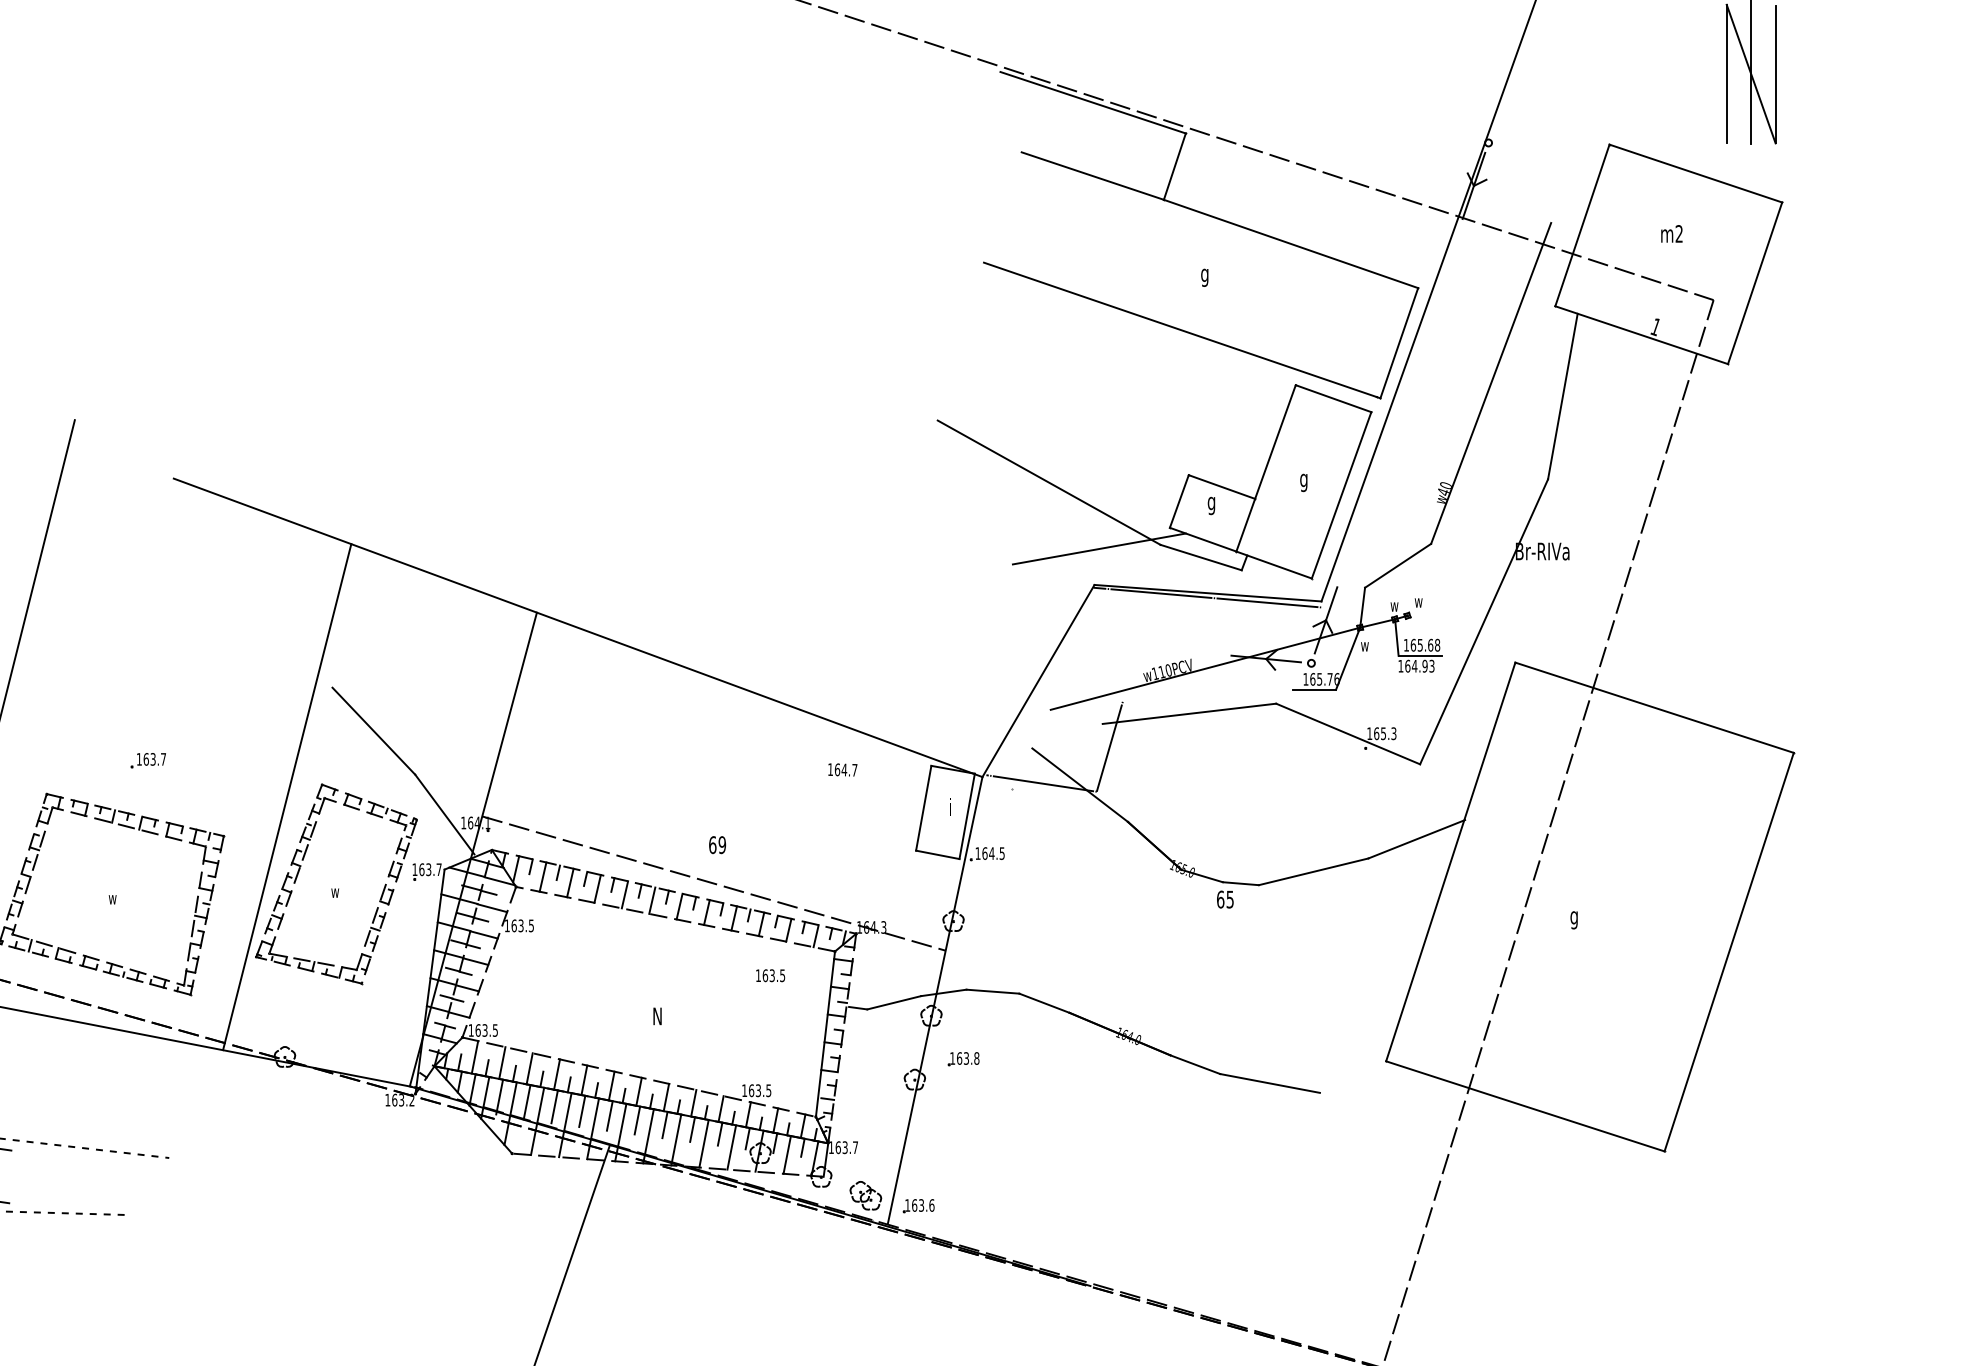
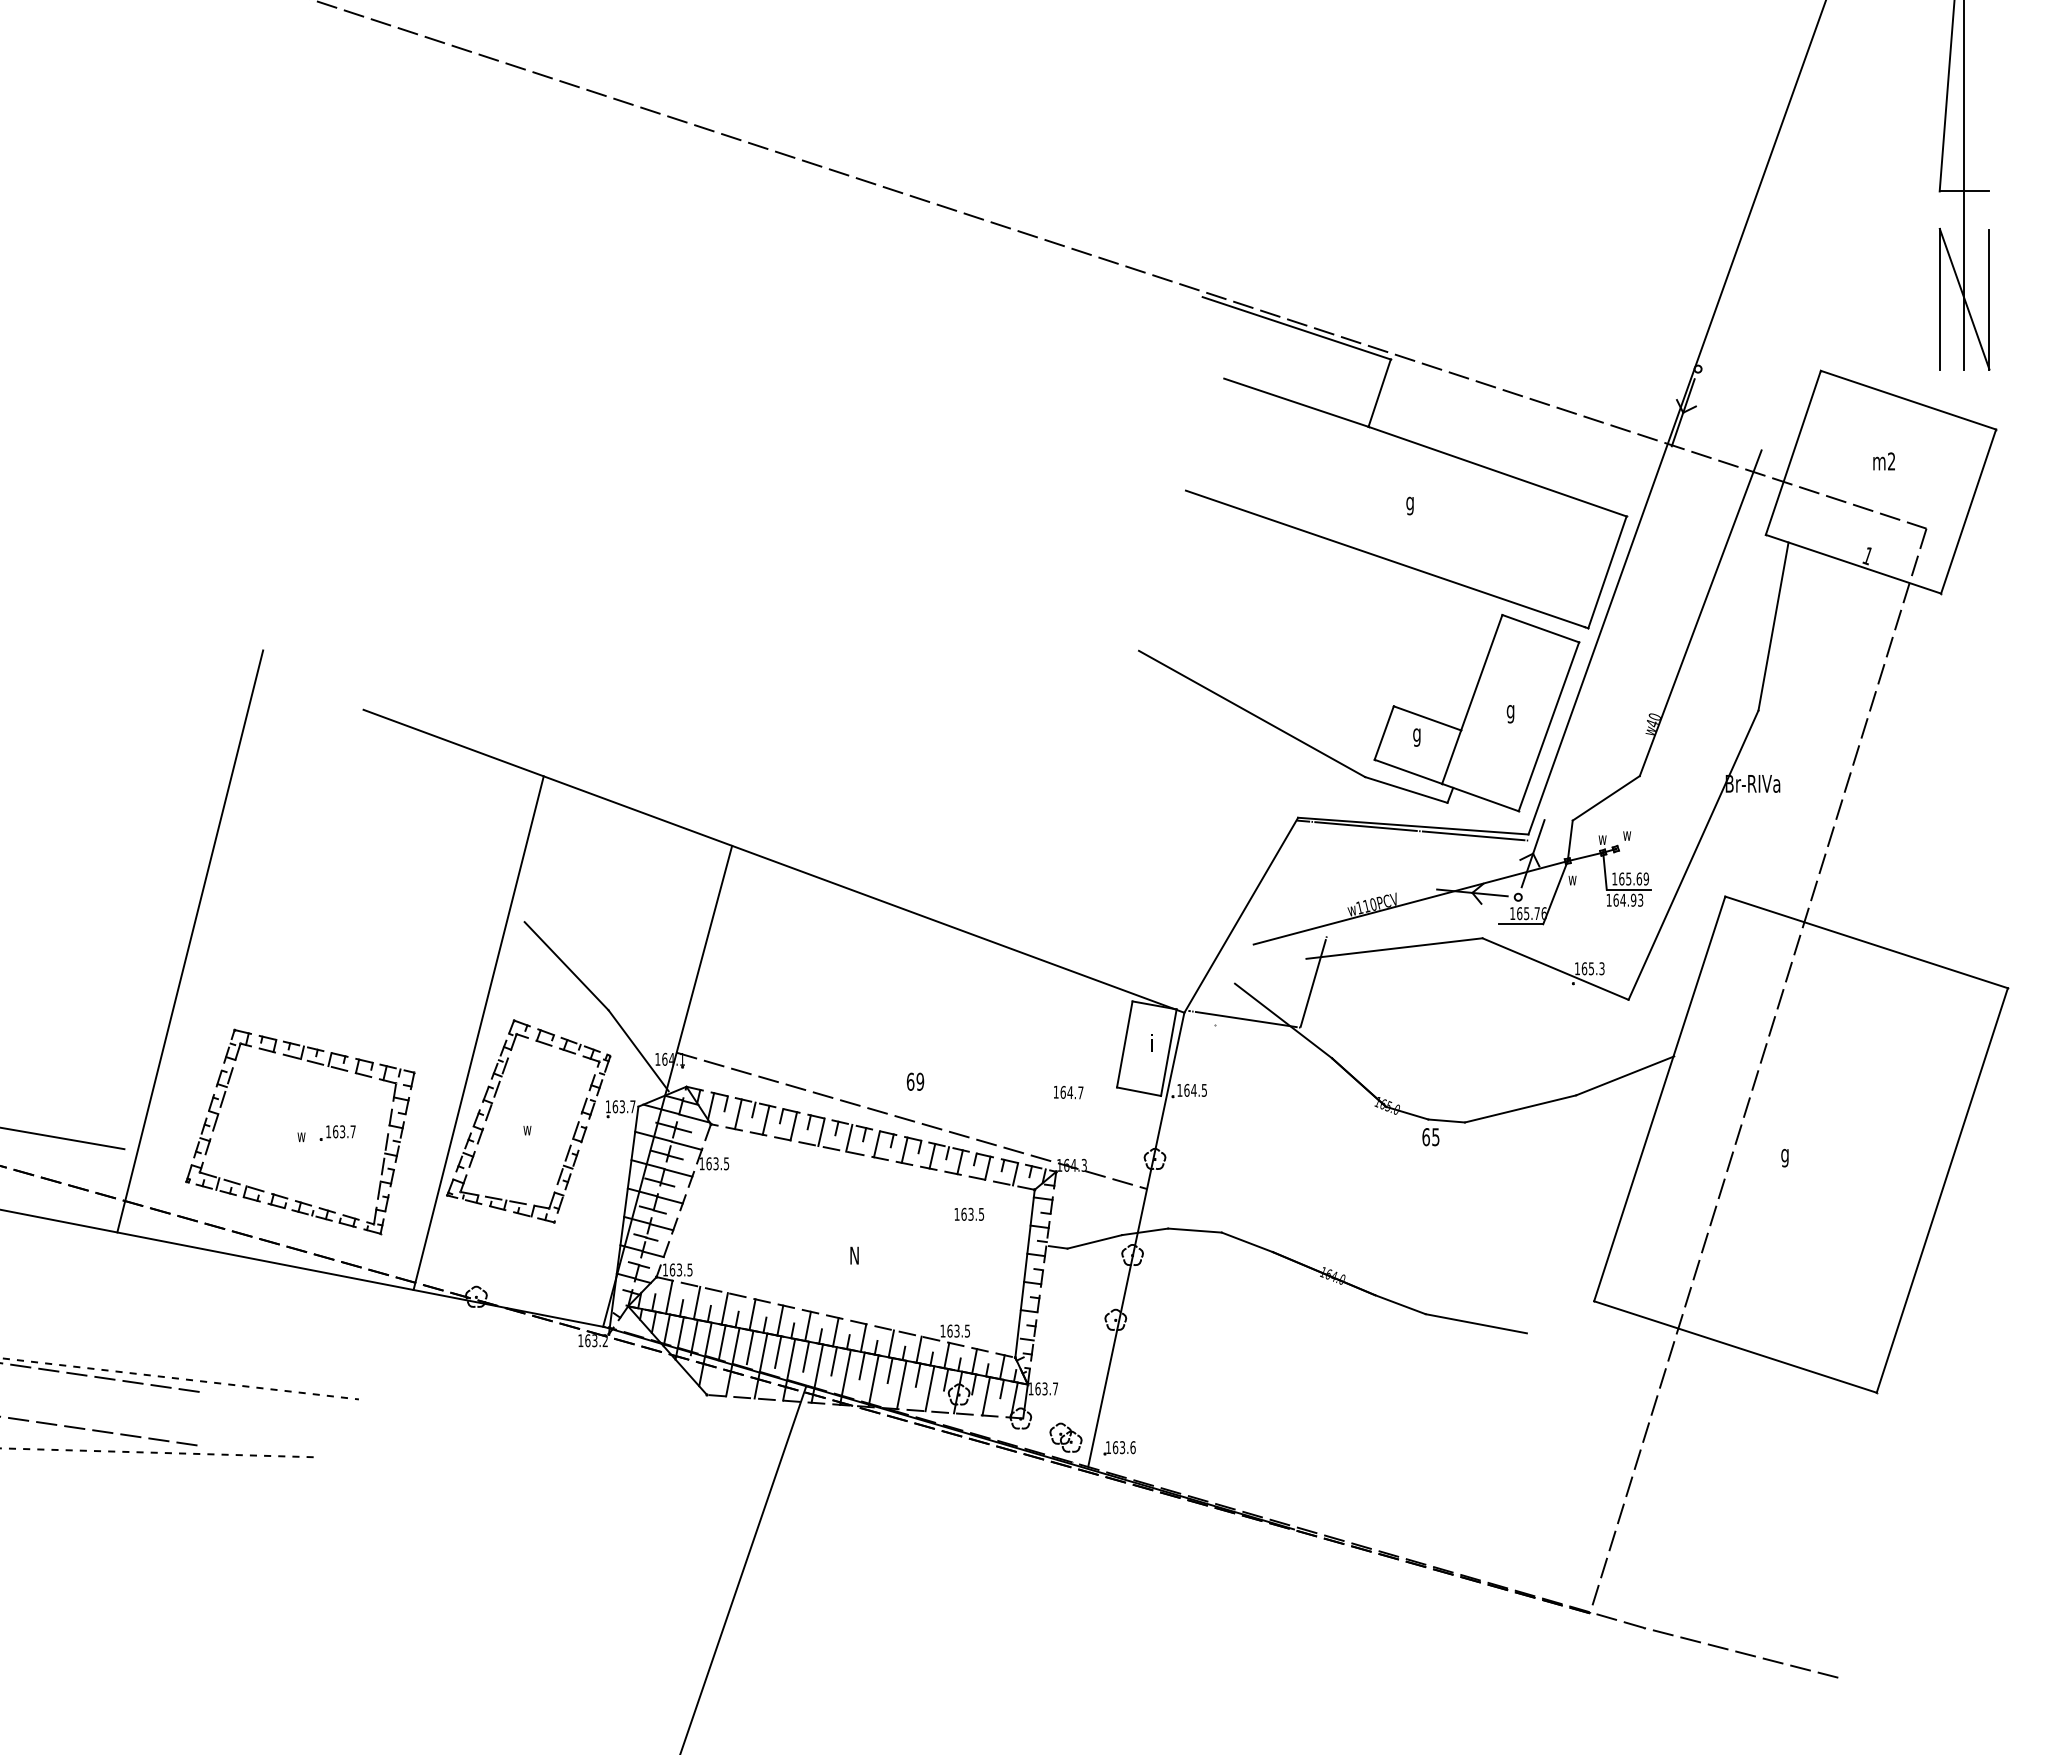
line: (1098, 548) -> (1302, 780), removed
text: (1436, 644) -> (1645, 878), 165.68 -> 165.69
part: (148, 760) -> (337, 1132), moved
text: (842, 769) -> (1068, 1092), moved
part: (963, 1059) -> (1165, 1299), removed

